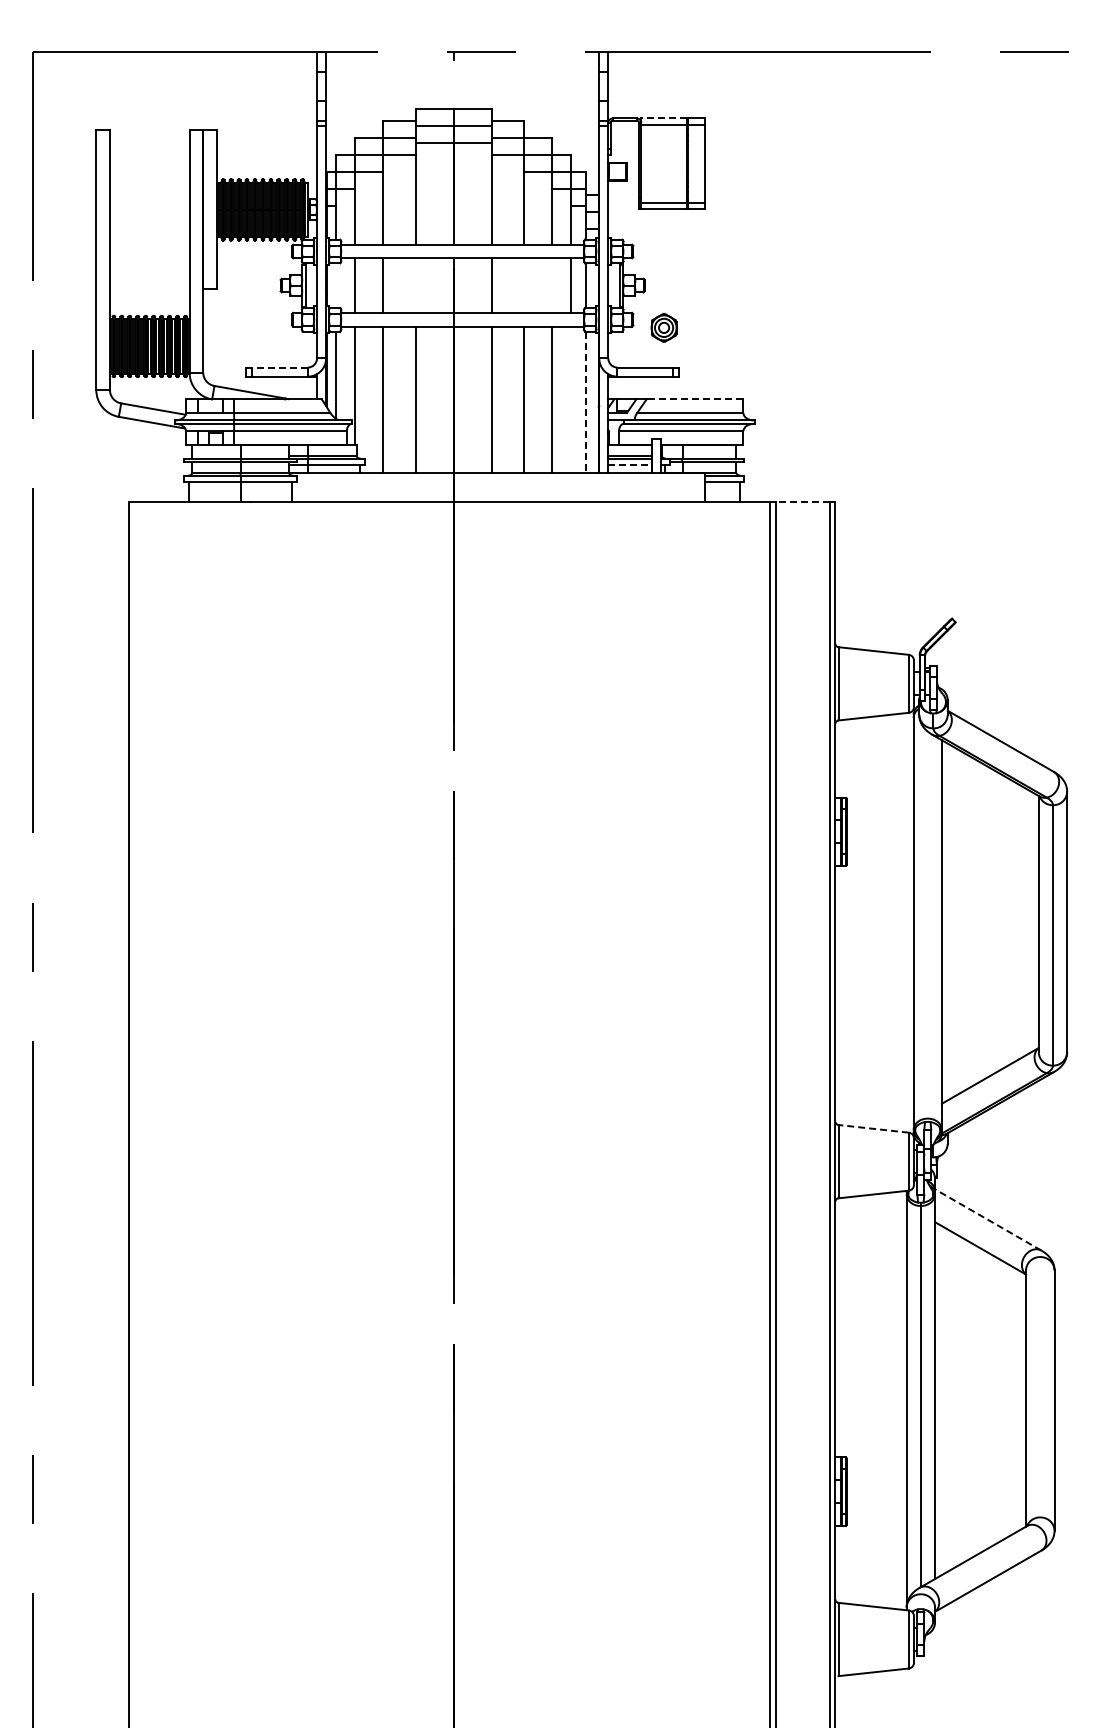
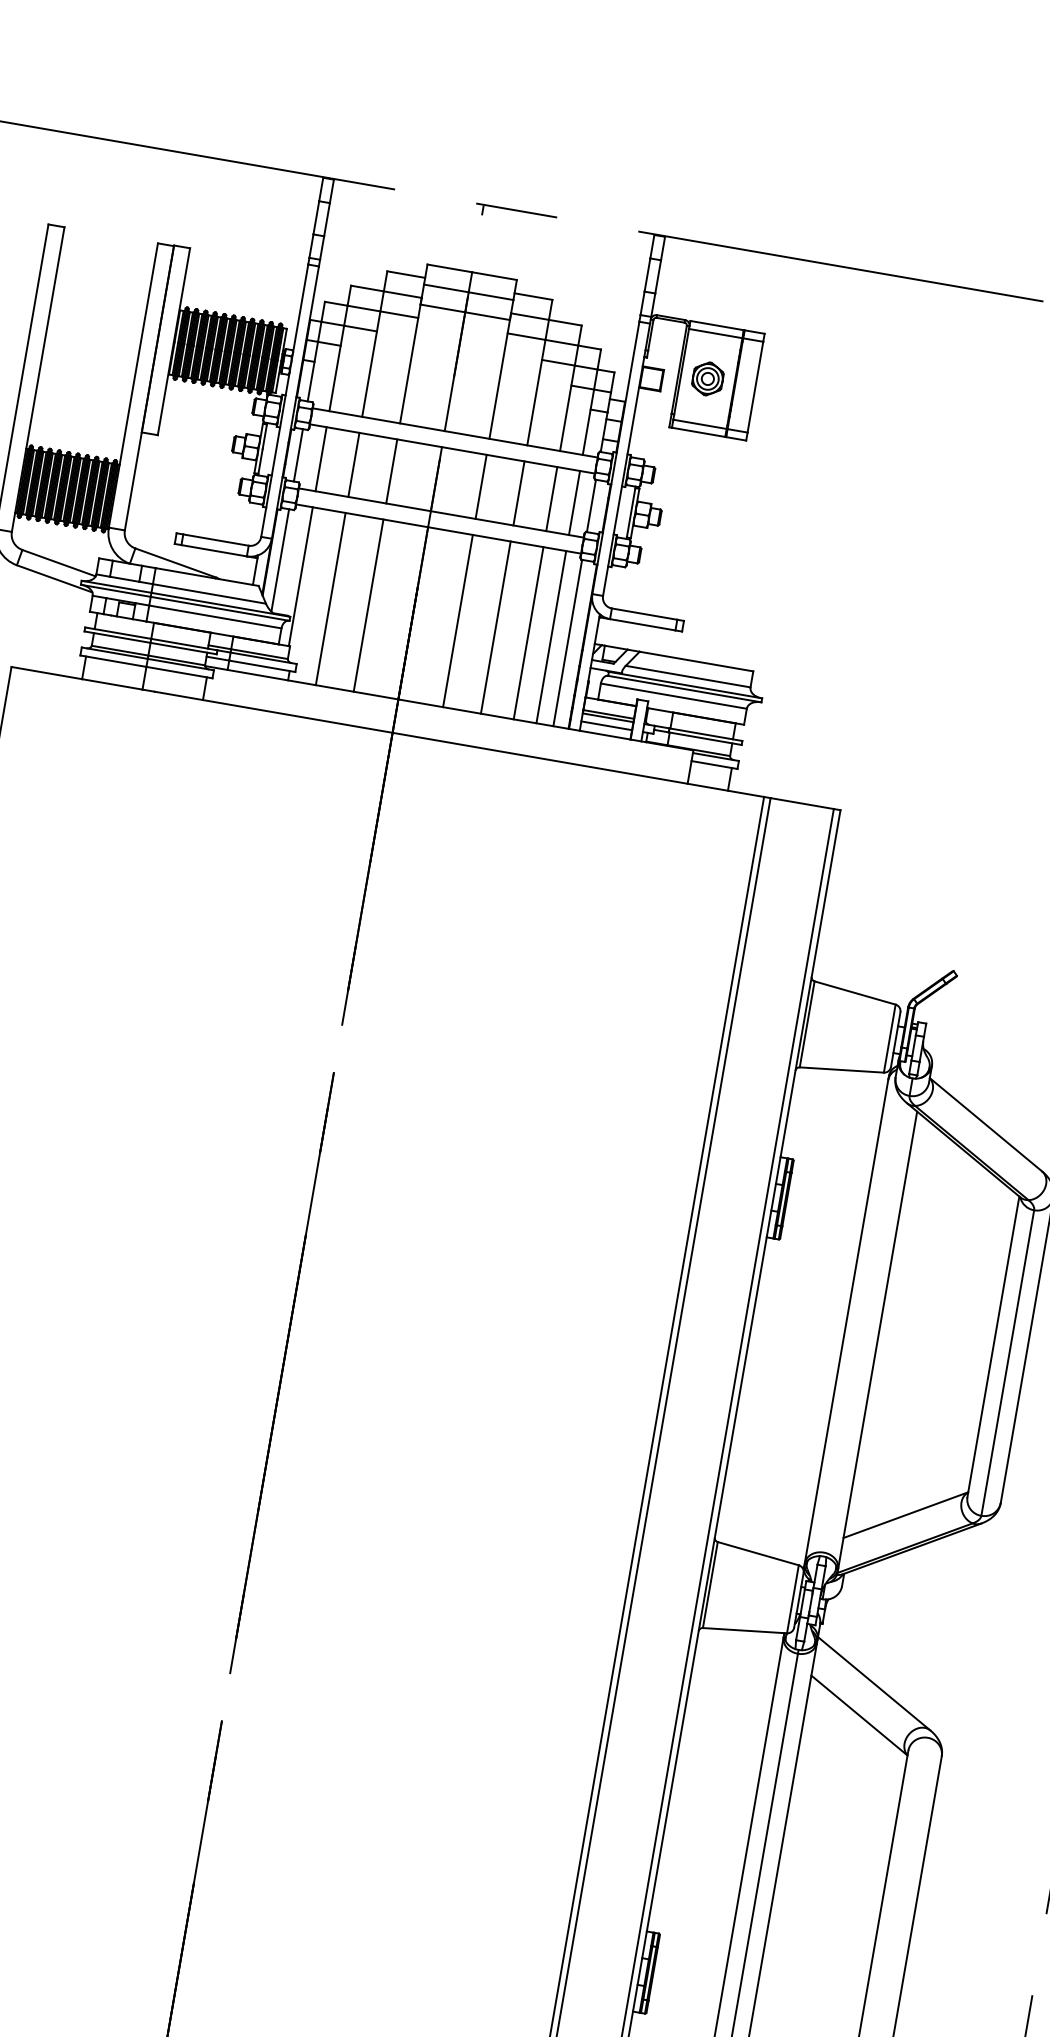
line: (664, 118) -> (717, 325), dashed -> solid
line: (336, 285) -> (298, 455), added
line: (415, 285) -> (391, 471), added
line: (524, 285) -> (519, 493), added
line: (552, 285) -> (552, 499), added
part: (663, 327) -> (707, 378), moved
line: (280, 367) -> (216, 540), dashed -> solid
line: (571, 399) -> (551, 636), added
line: (694, 399) -> (695, 661), dashed -> solid
line: (585, 402) -> (567, 643), dashed -> solid
line: (629, 465) -> (606, 725), dashed -> solid
line: (802, 501) -> (801, 803), dashed -> solid
line: (873, 1128) -> (758, 1553), dashed -> solid
line: (987, 1219) -> (873, 1683), dashed -> solid

